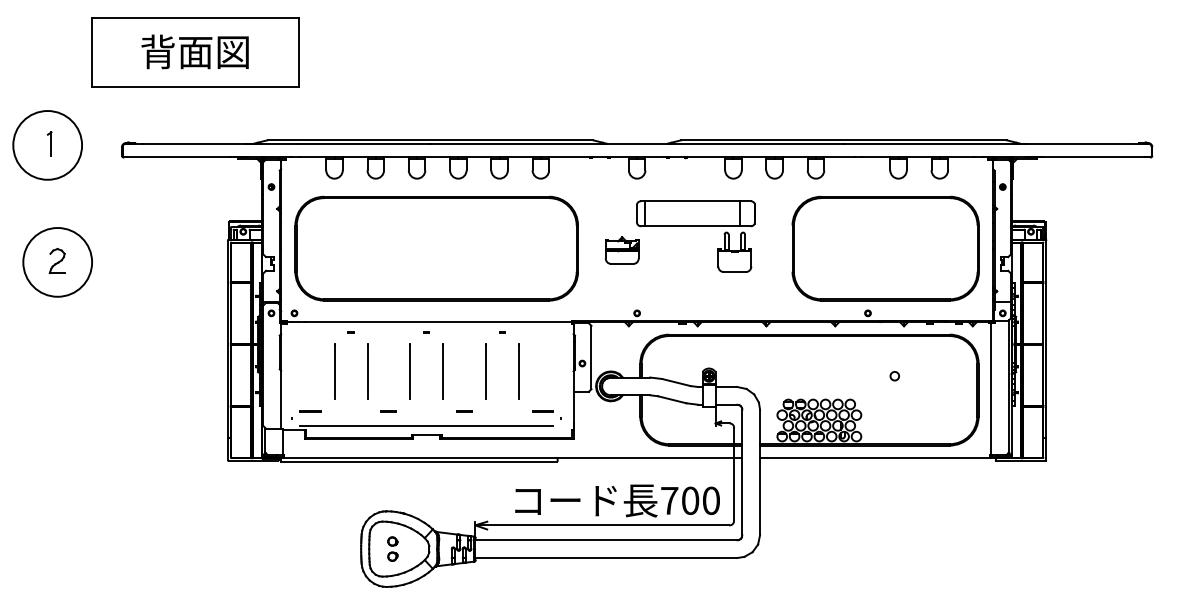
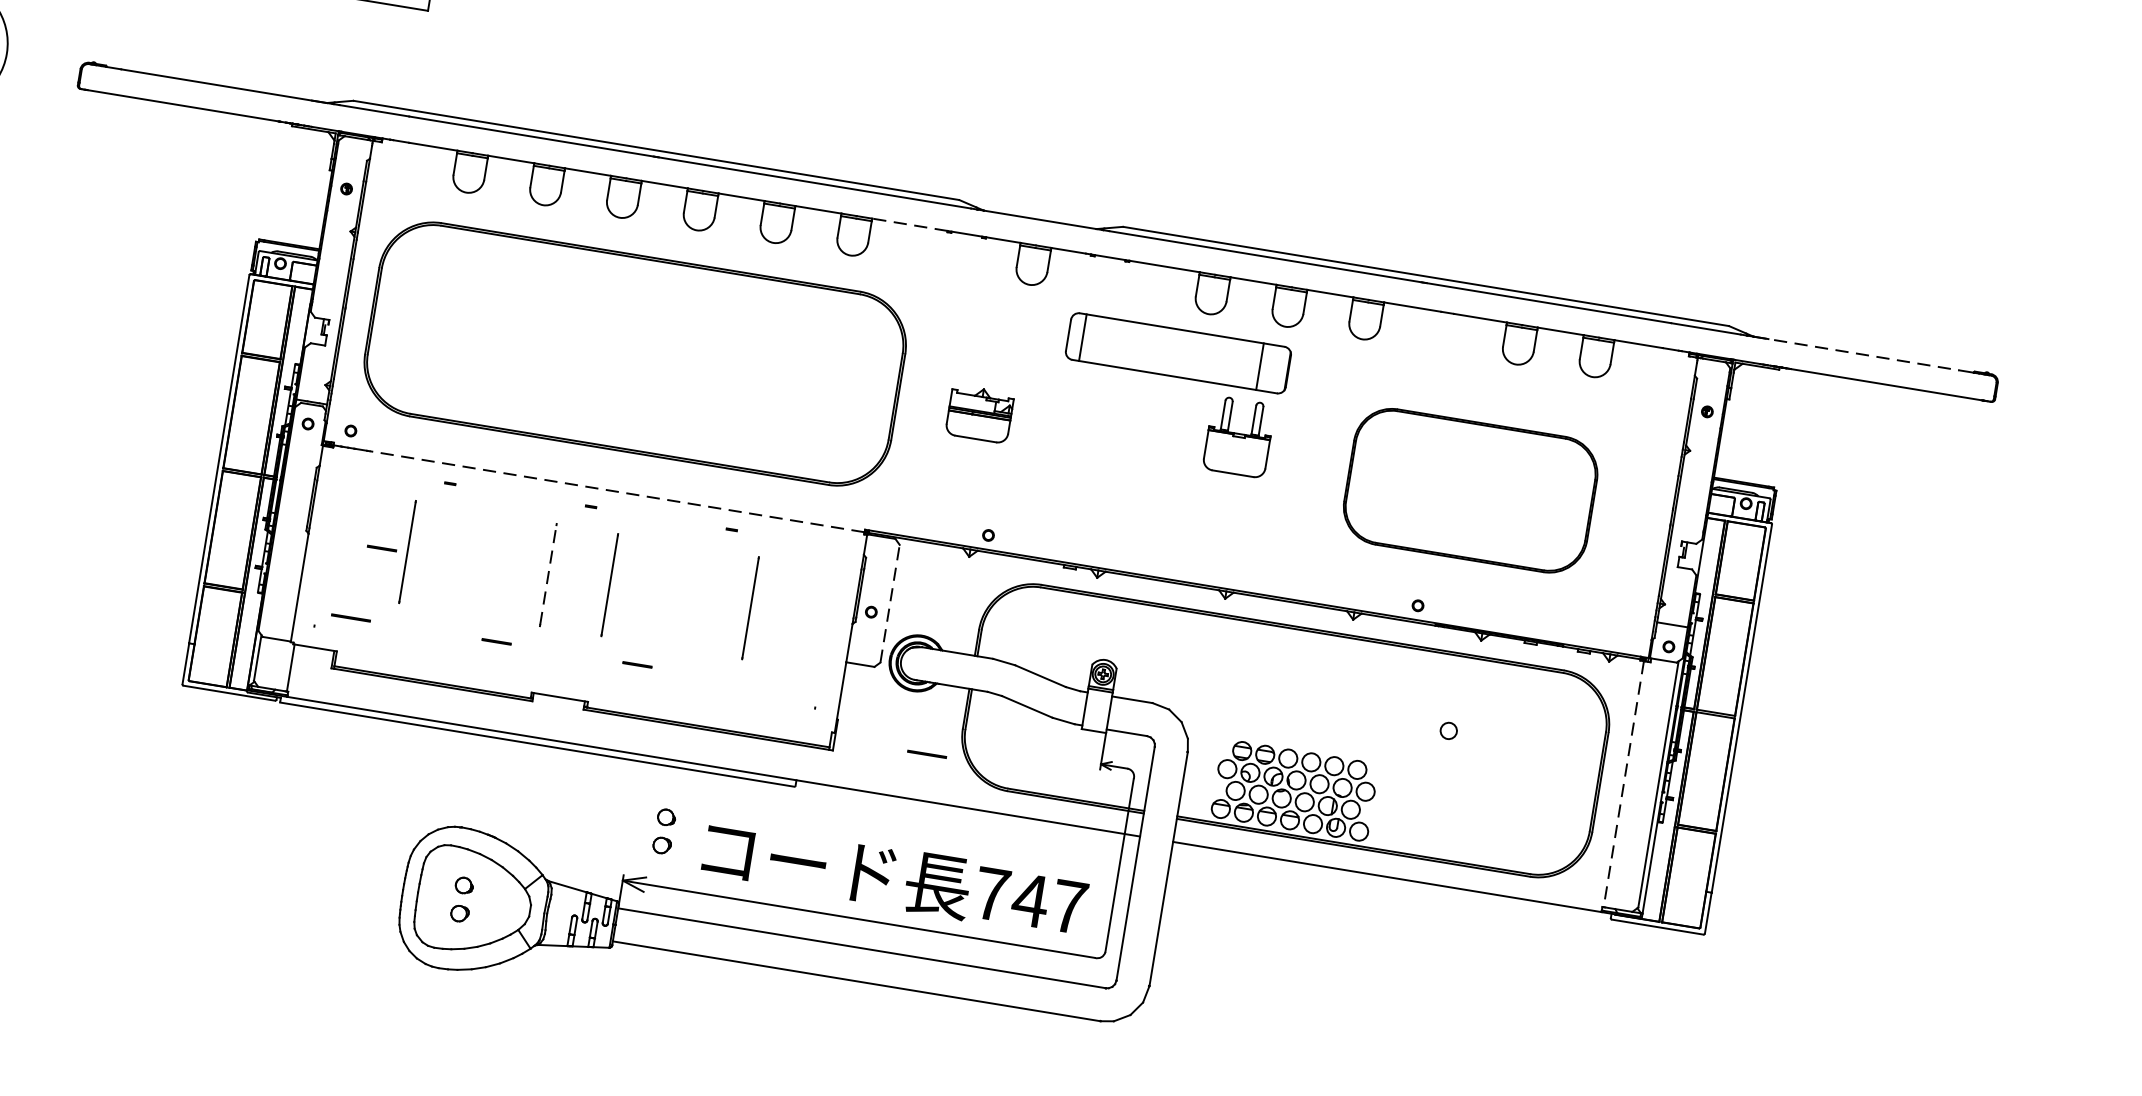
line: (1076, 143) -> (1857, 353), solid -> dashed
line: (568, 157) -> (908, 224), solid -> dashed
part: (695, 226) -> (1173, 376), moved
part: (885, 248) -> (1470, 490), size x0.7
line: (439, 322) -> (617, 492), solid -> dashed
line: (591, 357) -> (890, 603), solid -> dashed
line: (367, 371) -> (469, 561), removed
line: (410, 371) -> (549, 574), solid -> dashed
line: (485, 371) -> (688, 597), removed
line: (320, 372) -> (381, 549), added
line: (990, 389) -> (1622, 784), solid -> dashed
line: (542, 411) -> (926, 754), moved
line: (426, 426) -> (562, 681), removed
part: (492, 495) -> (663, 830), added
text: (700, 500) -> (1049, 902), 700 -> 747

